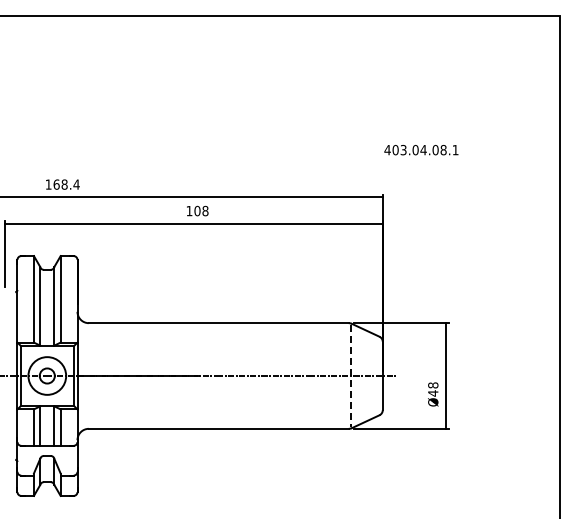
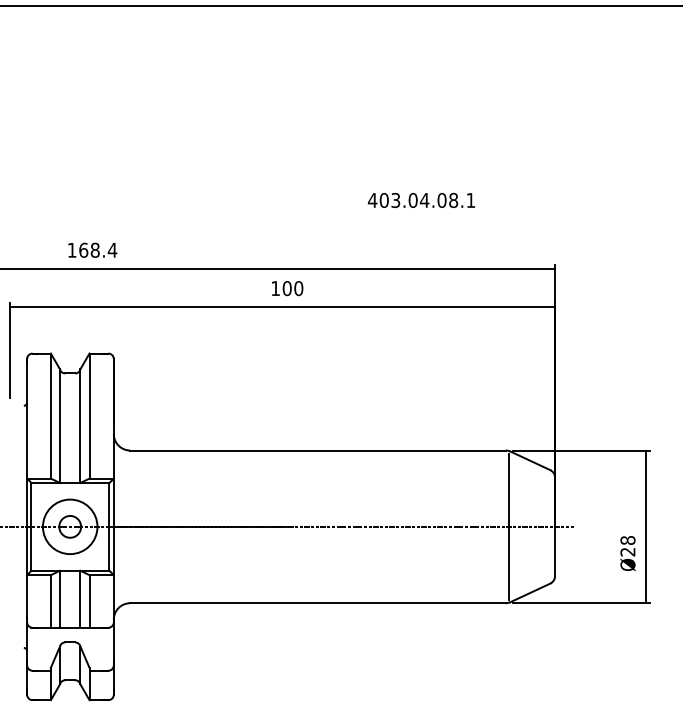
text: (421, 150) -> (421, 200), moved
text: (205, 210) -> (298, 287), 108 -> 100
line: (350, 375) -> (508, 526), dashed -> solid
text: (433, 393) -> (628, 552), Ø48 -> Ø28

